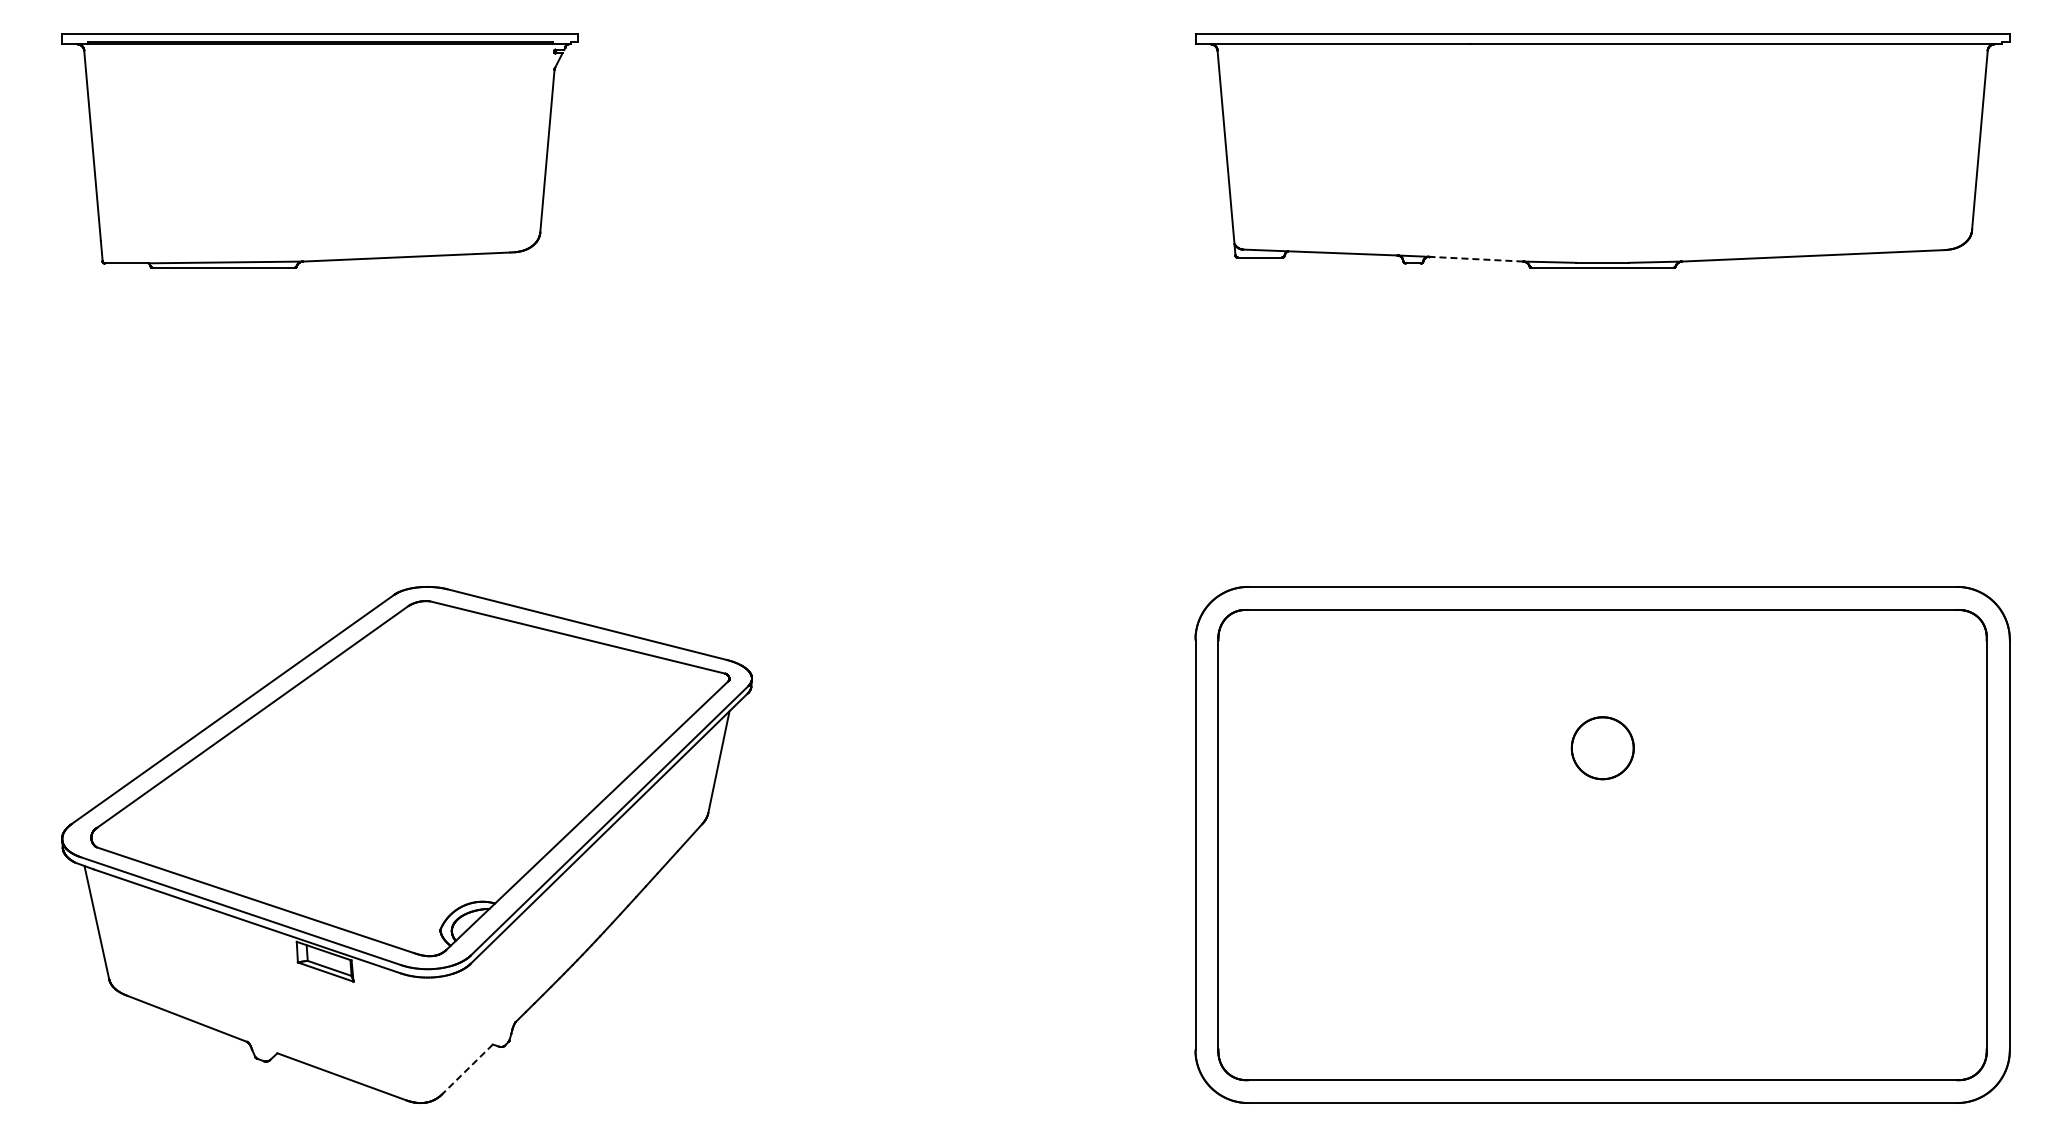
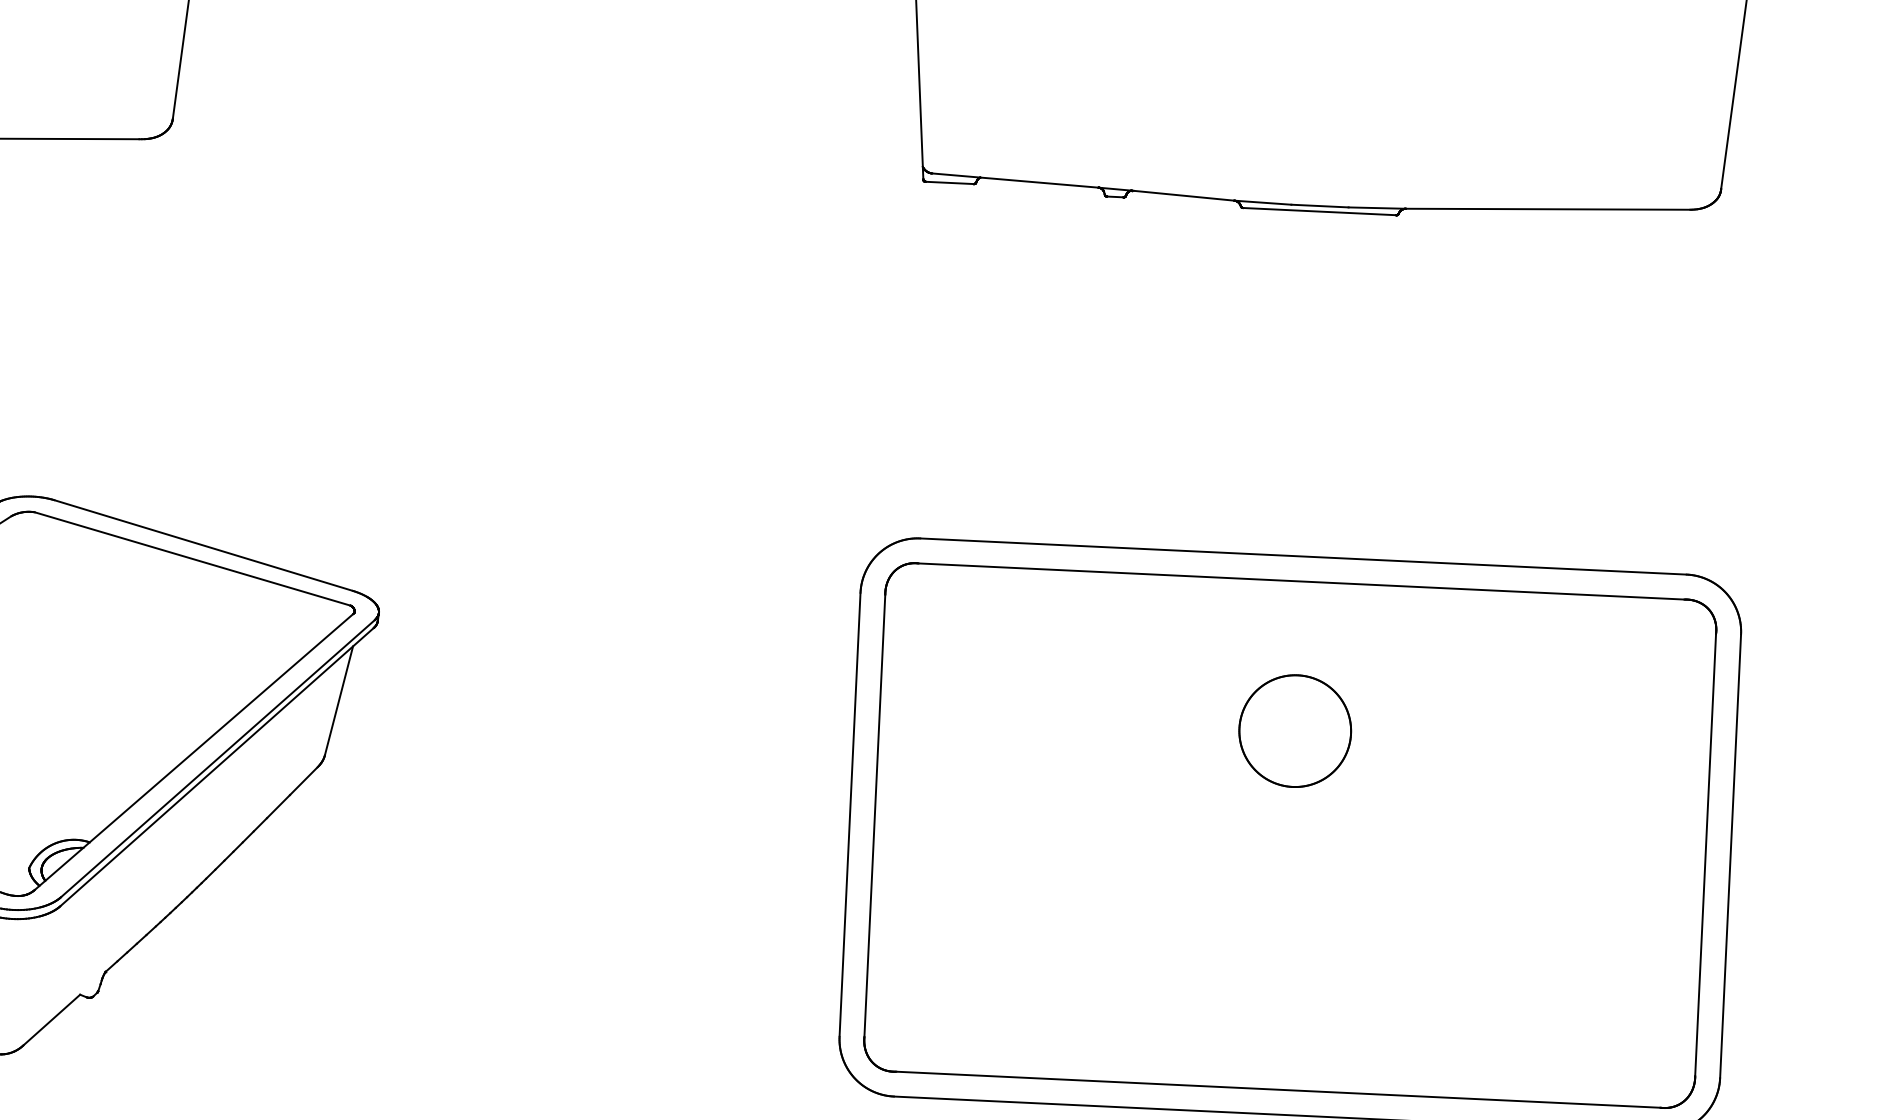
line: (1475, 259) -> (1182, 195), dashed -> solid
part: (1602, 747) -> (1295, 730), size x1.67
line: (467, 1069) -> (51, 1020), dashed -> solid

